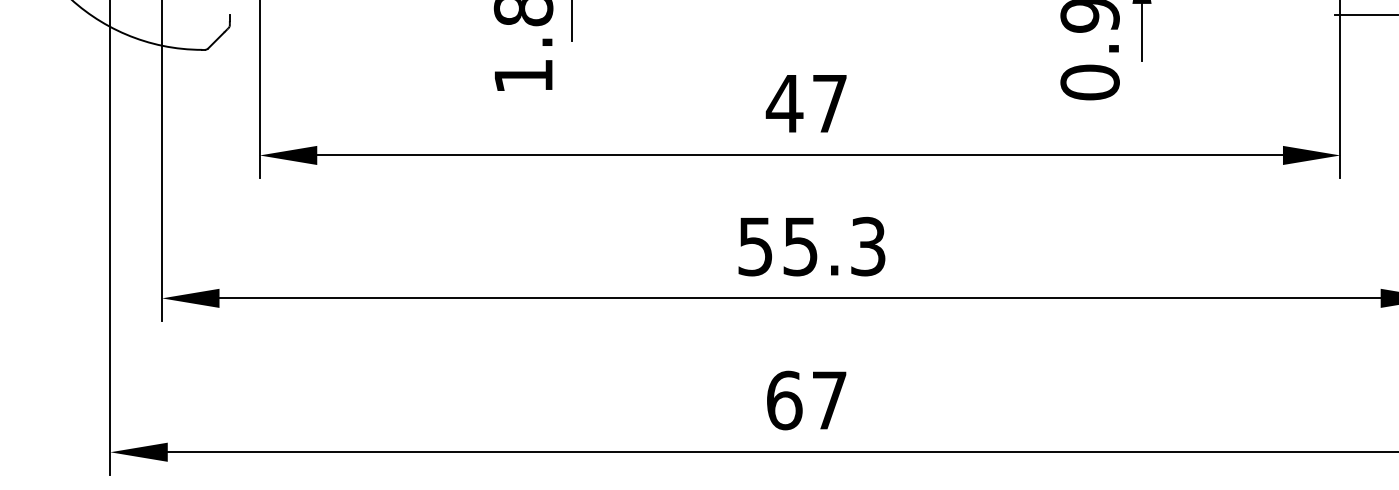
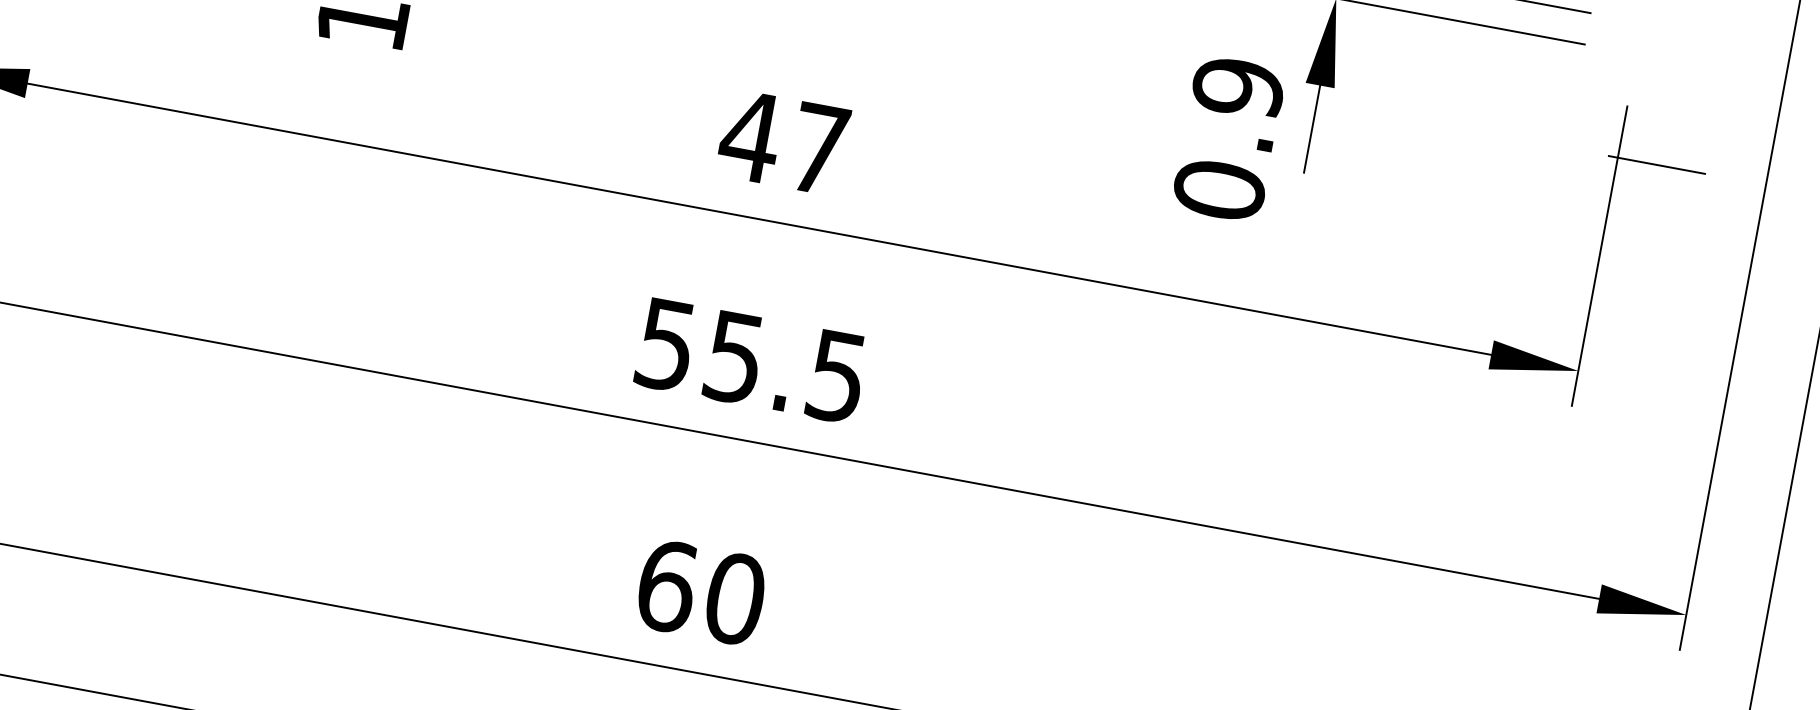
text: (868, 245) -> (837, 374), 55.3 -> 55.5
text: (829, 400) -> (735, 598), 67 -> 60

